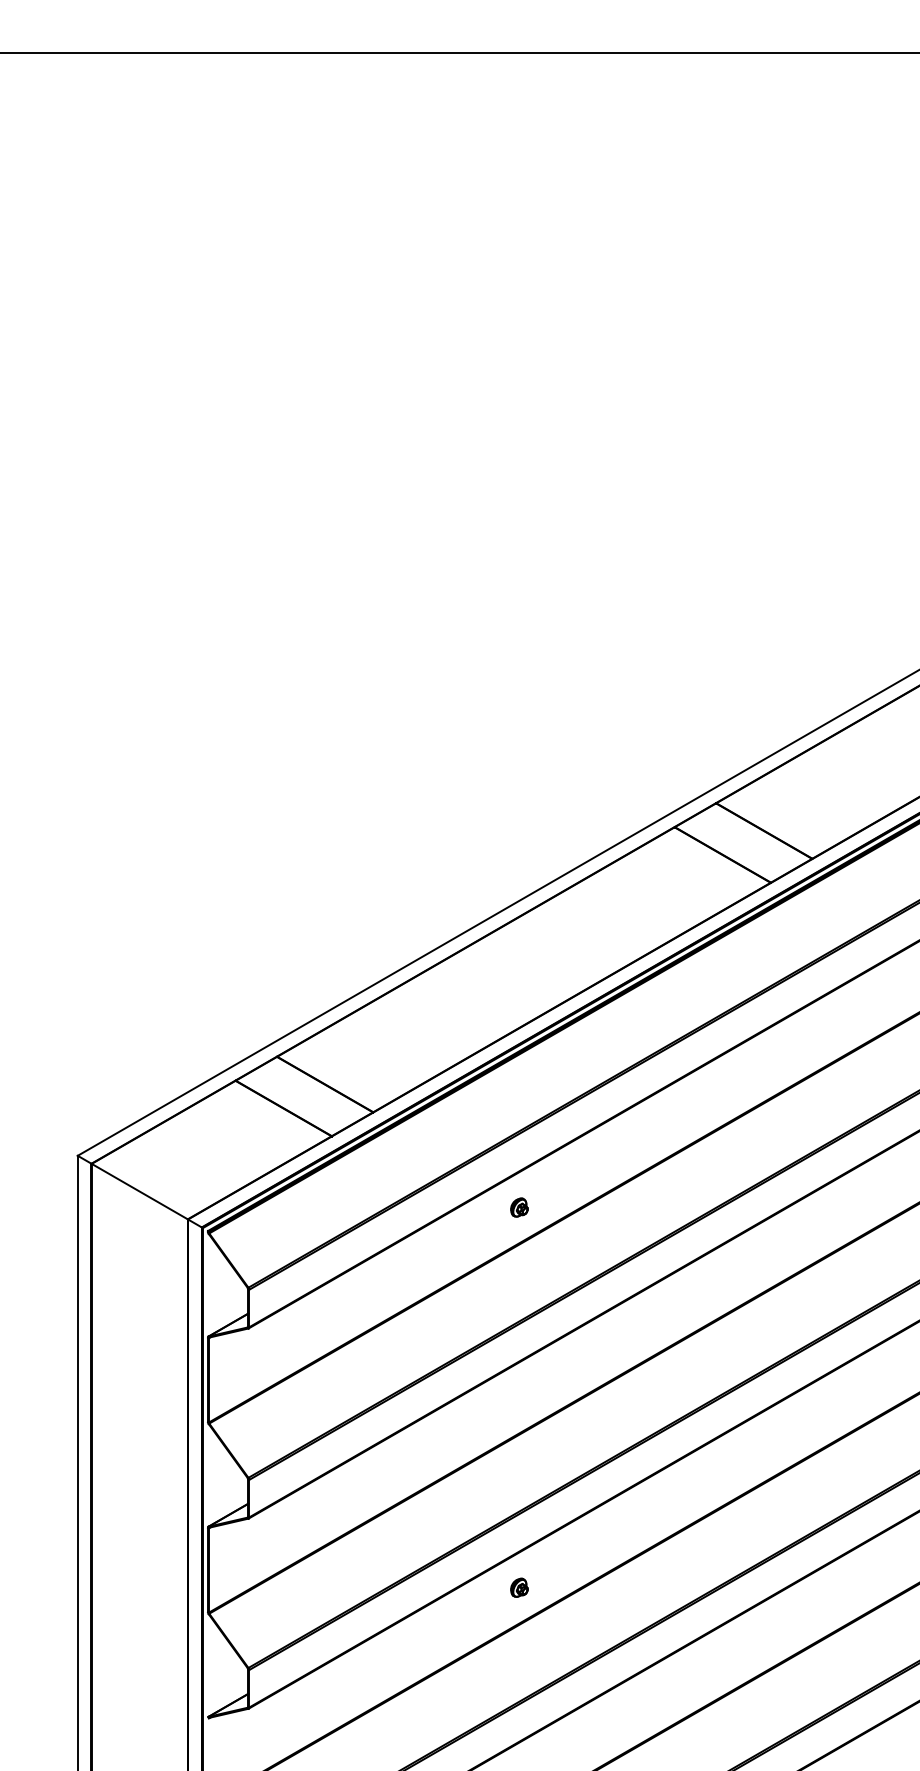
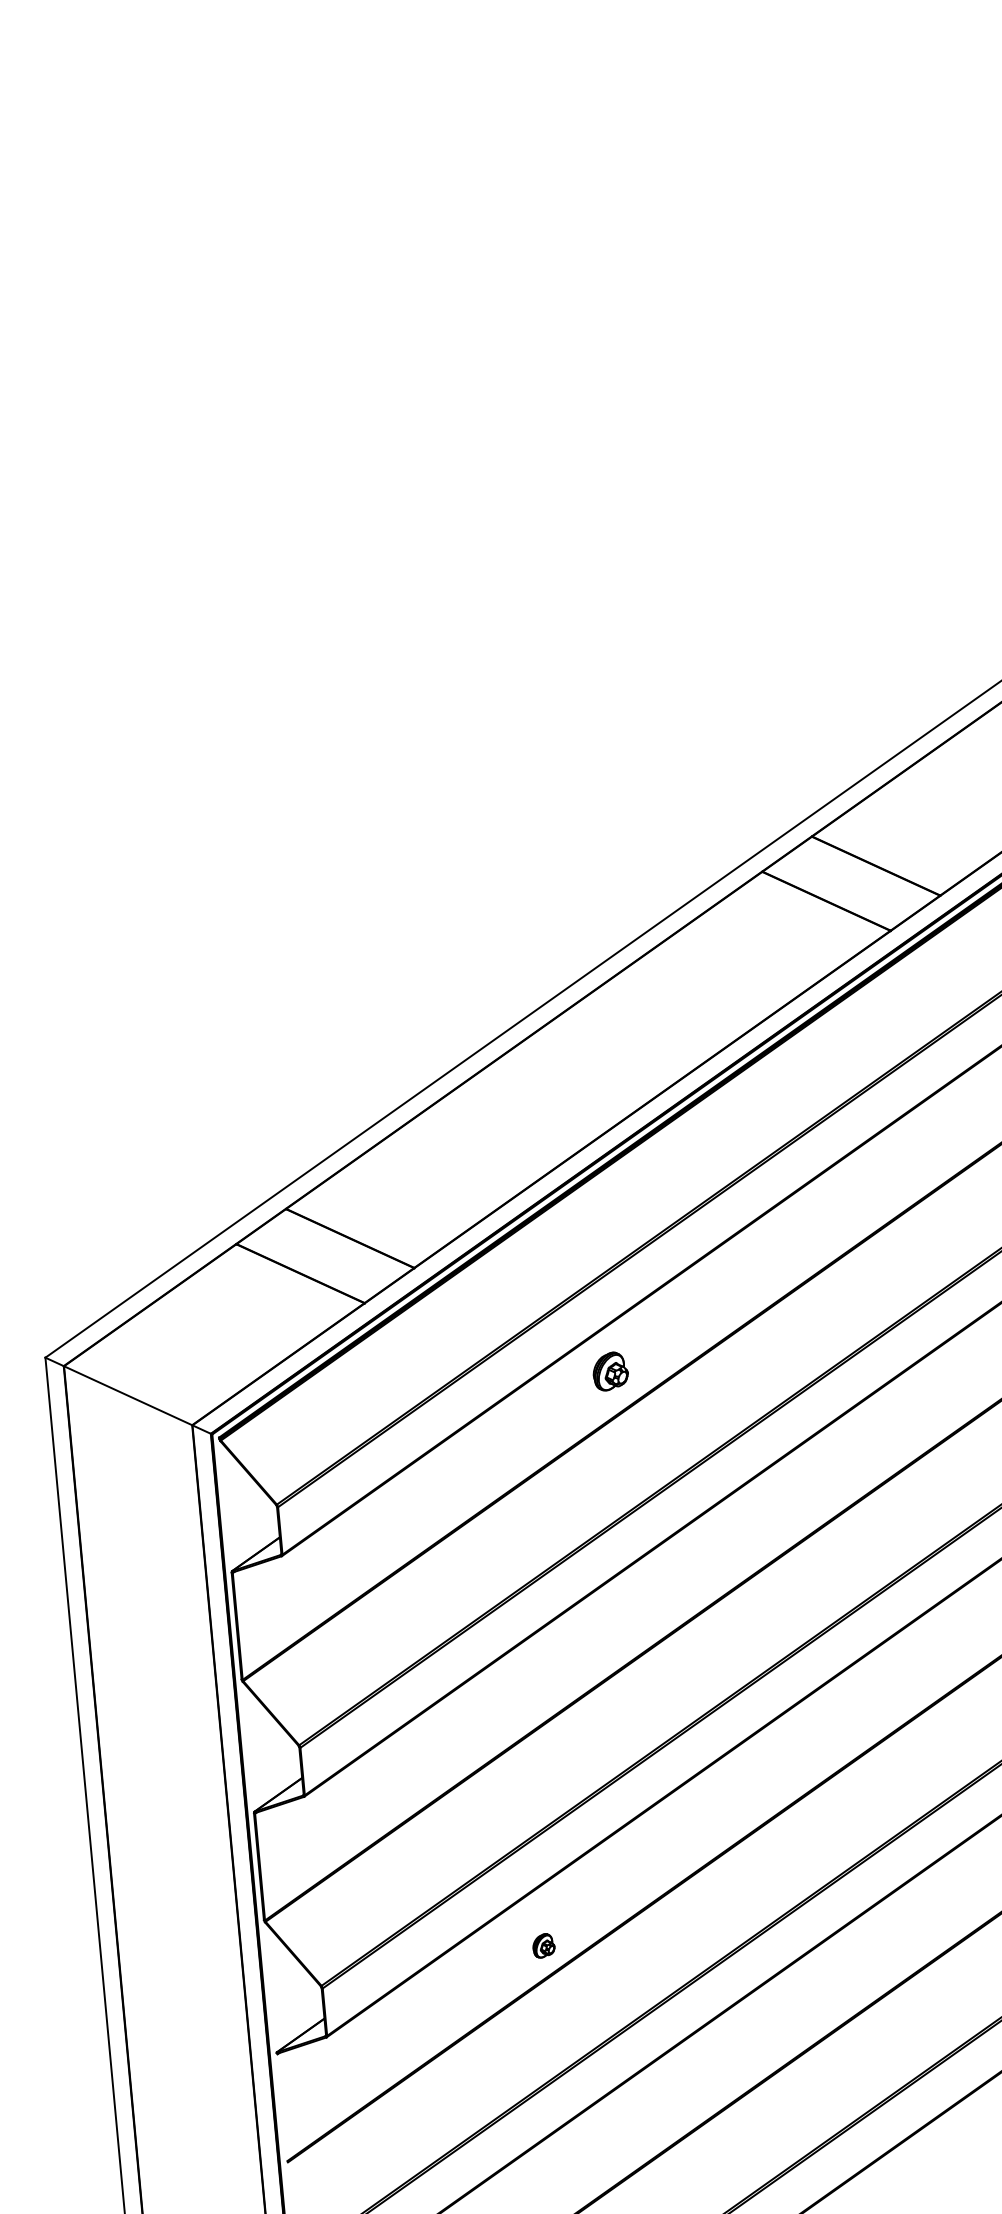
part: (519, 1207) -> (610, 1371), size x1.6
part: (519, 1587) -> (543, 1945), moved

